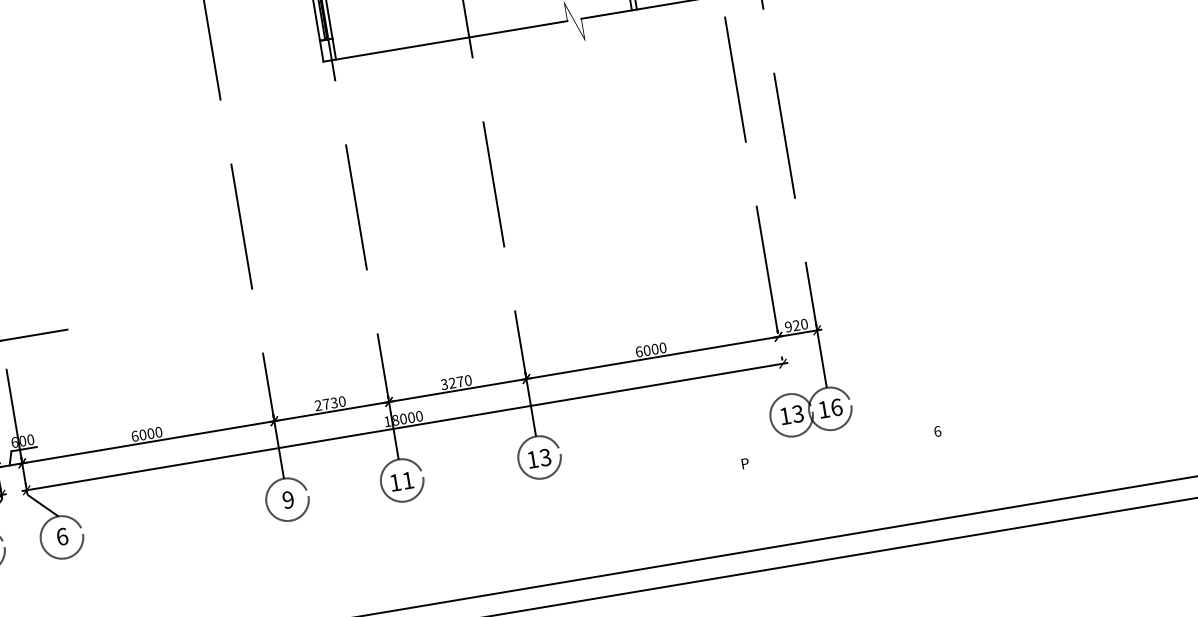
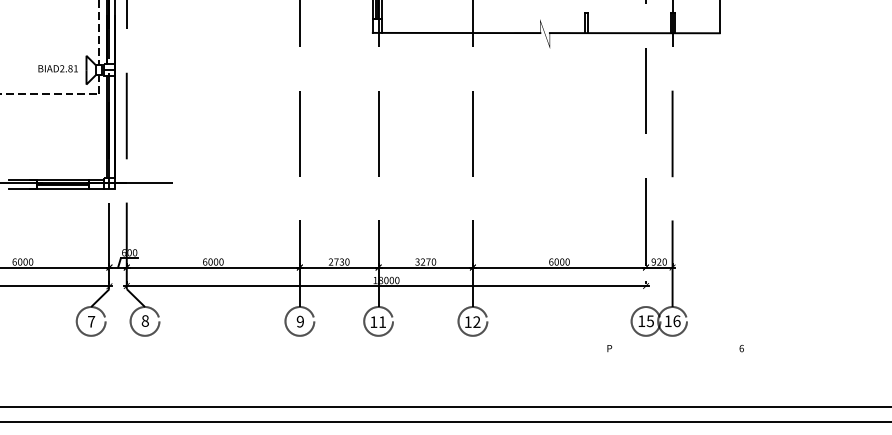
text: (797, 412) -> (650, 320), 13 -> 15
text: (545, 458) -> (476, 322), 13 -> 12
text: (60, 536) -> (144, 320), 6 -> 8

